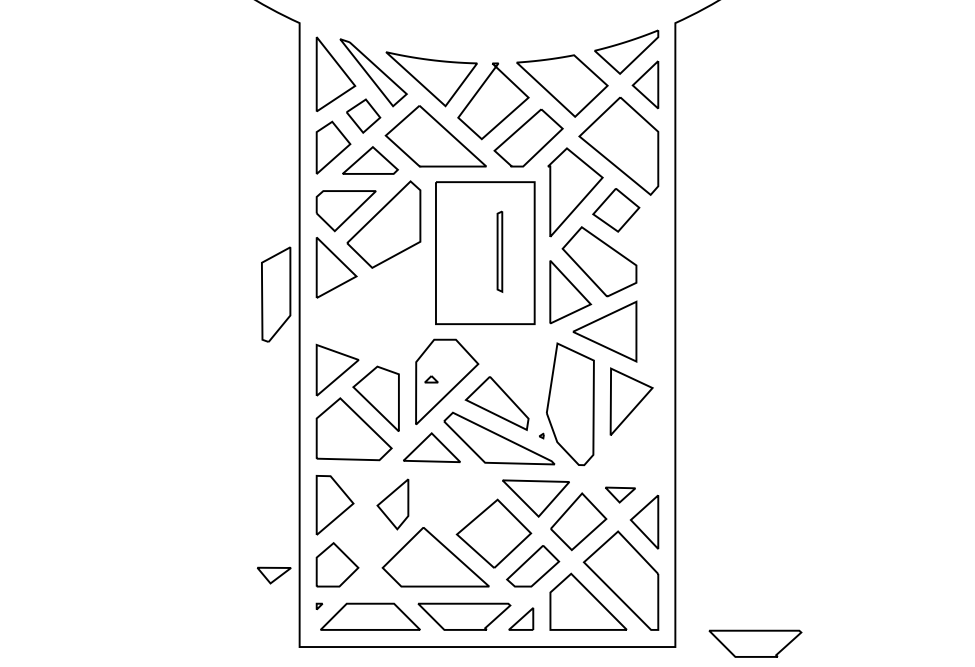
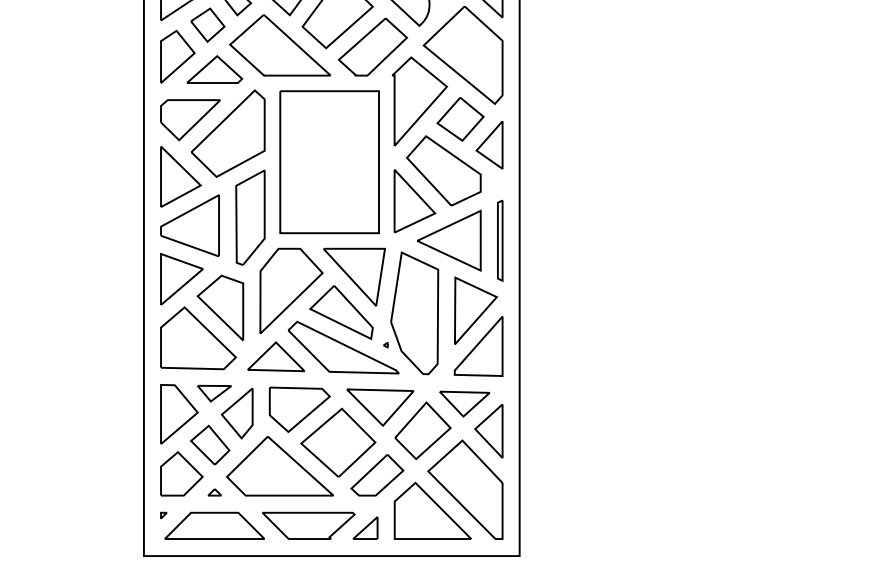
part: (645, 235) -> (489, 144), added
part: (499, 251) -> (499, 240), moved
part: (276, 294) -> (250, 217), moved
part: (345, 316) -> (189, 225), added
part: (509, 367) -> (353, 276), added
part: (431, 379) -> (214, 492), moved
part: (634, 437) -> (478, 346), added
part: (620, 494) -> (464, 403), size x1.67
part: (455, 500) -> (299, 409), added
part: (365, 535) -> (209, 444), added
part: (274, 575) -> (214, 393), moved
part: (755, 643) -> (599, 552), removed

